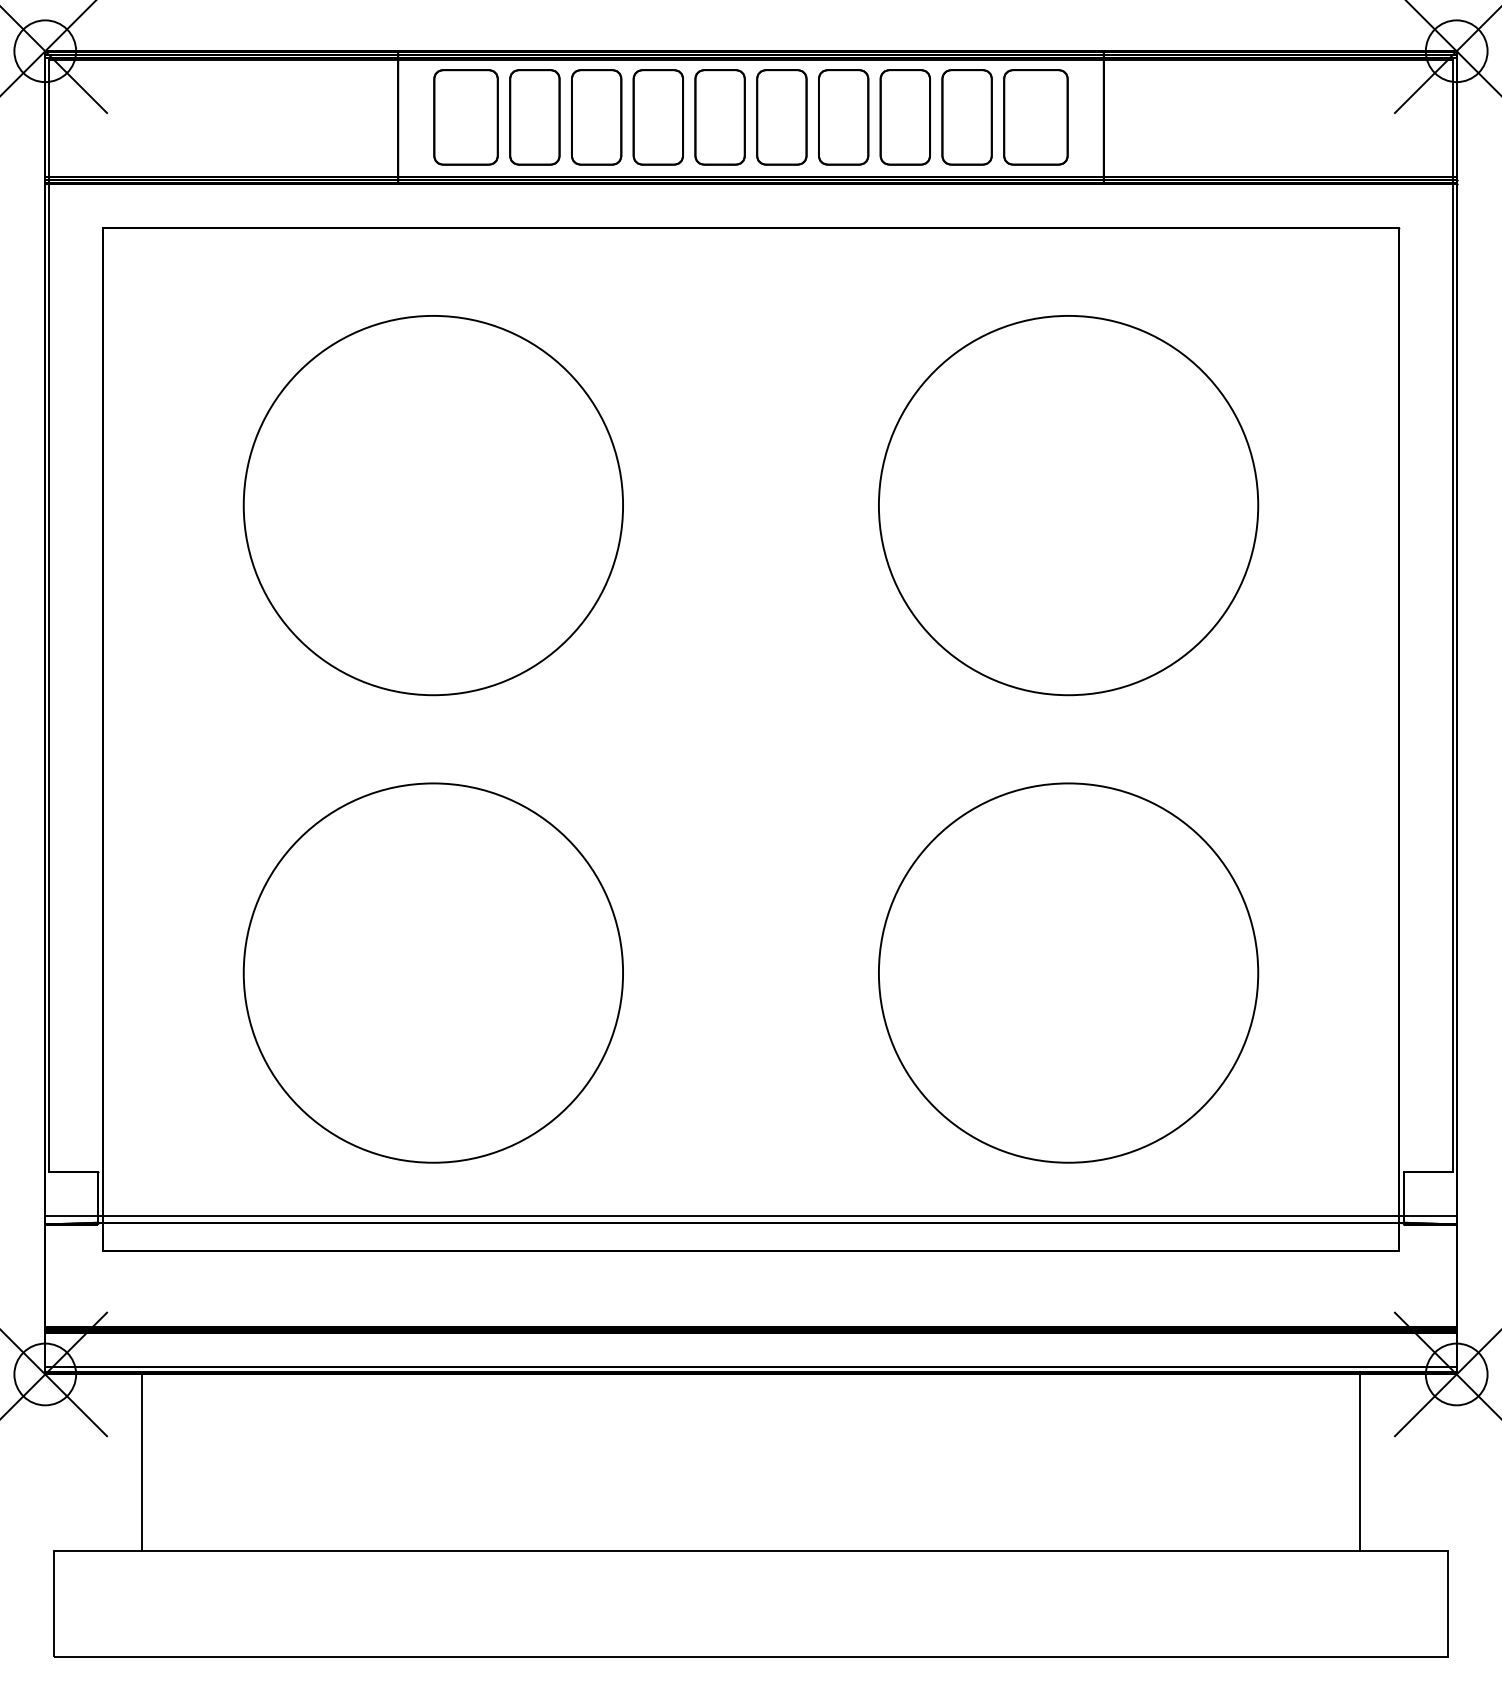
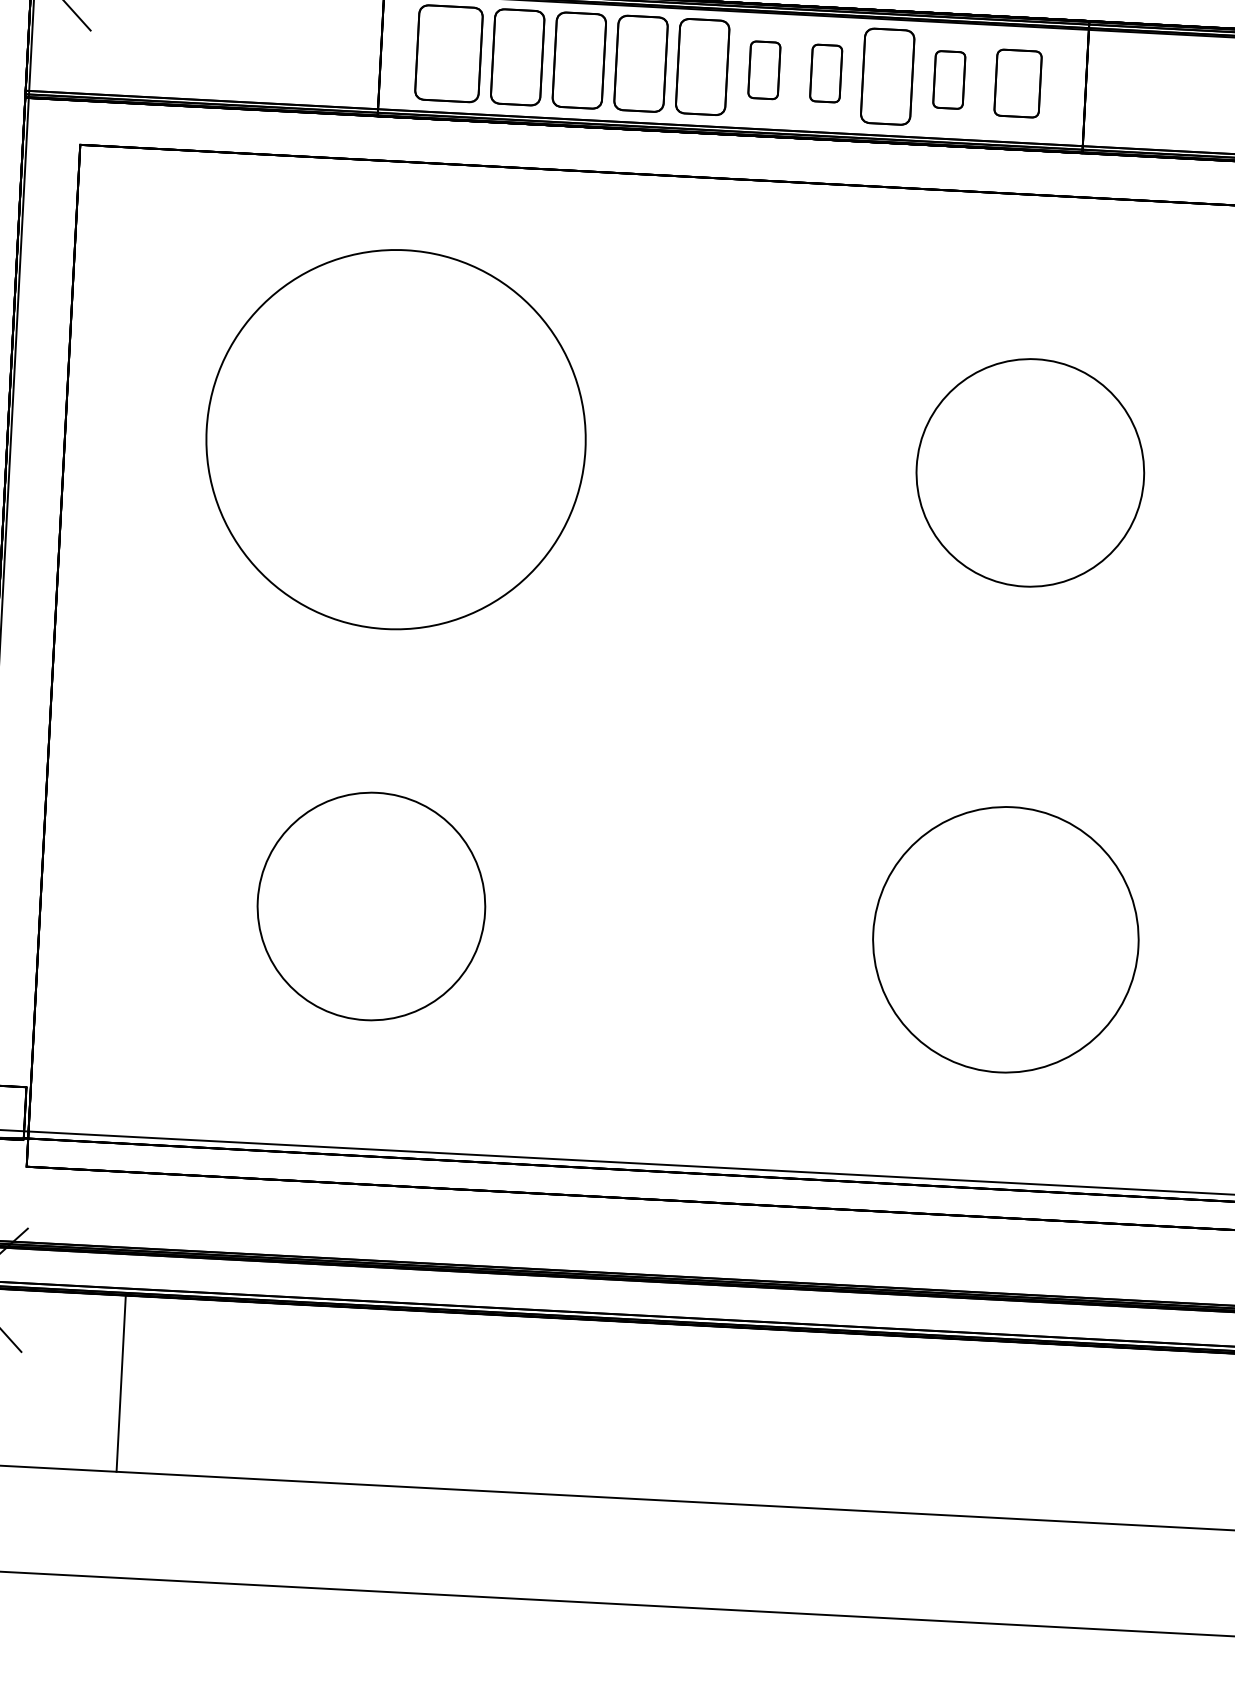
part: (781, 117) -> (763, 70), size x0.6
part: (843, 117) -> (825, 73), size x0.6
part: (966, 117) -> (948, 80), size x0.6
part: (1035, 117) -> (1017, 83), size x0.7
circle: (1068, 505) -> (1030, 472), size x0.6
circle: (432, 972) -> (370, 905), size x0.6
circle: (1068, 972) -> (1005, 939), size x0.7
line: (142, 1462) -> (121, 1383), moved

